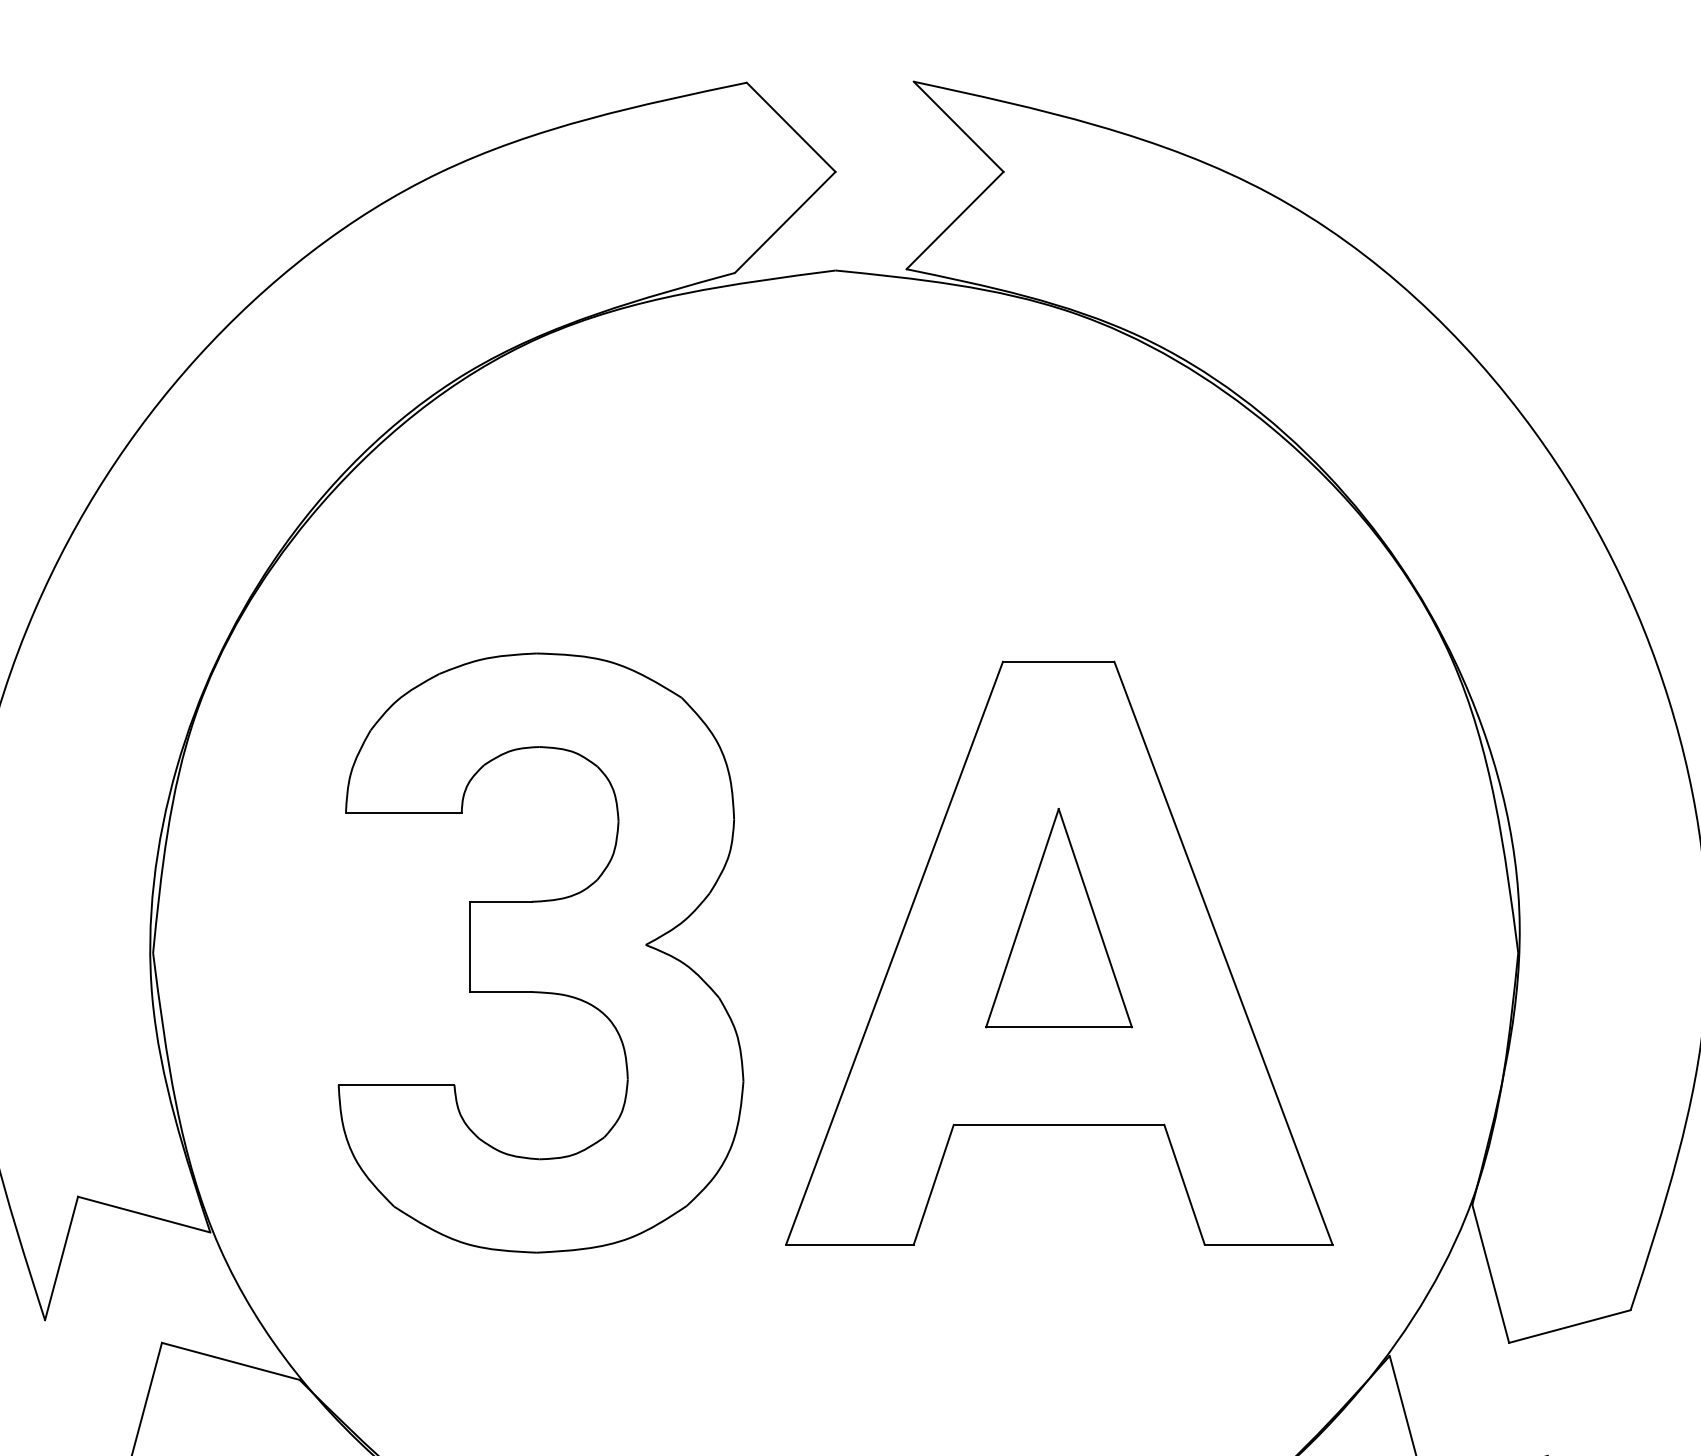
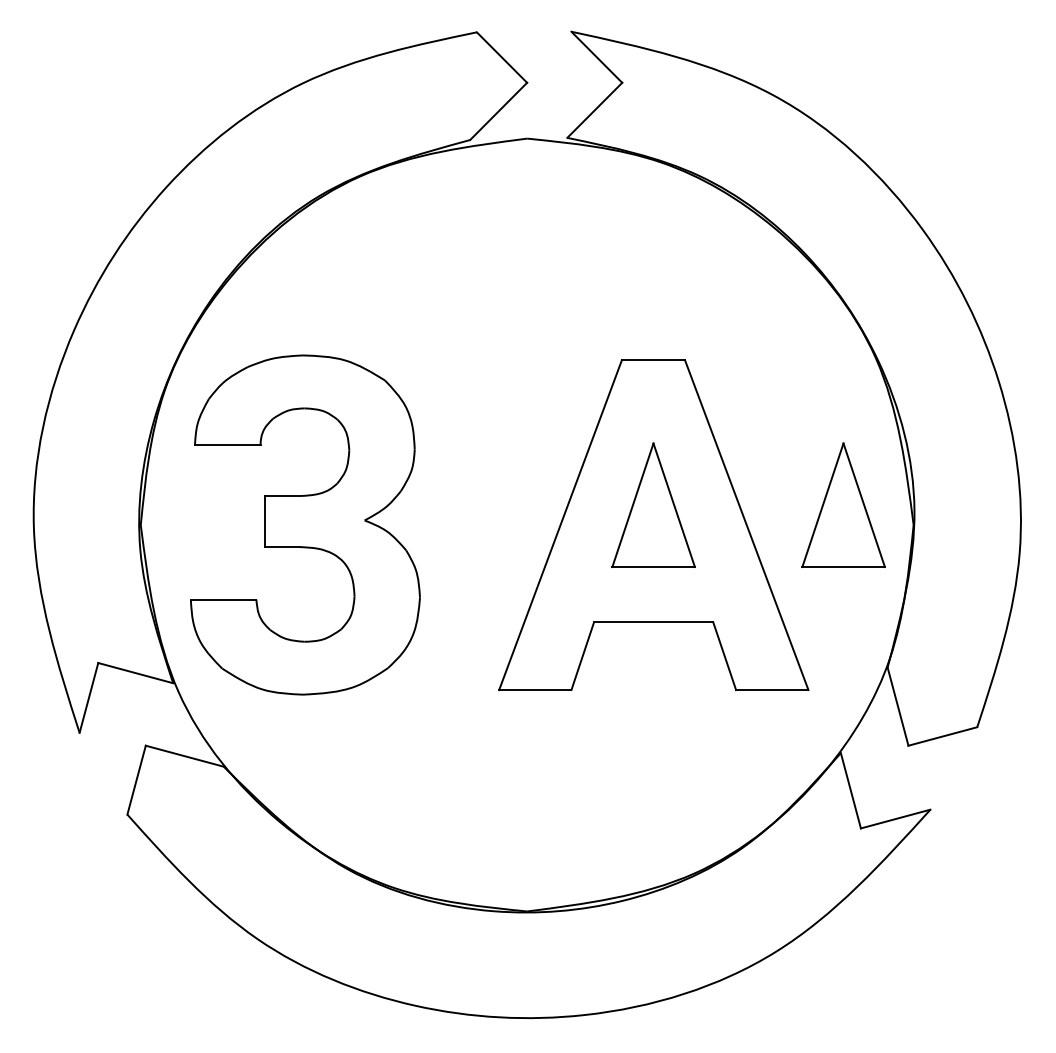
part: (1394, 918) -> (843, 505), added
part: (541, 952) -> (305, 524), moved

